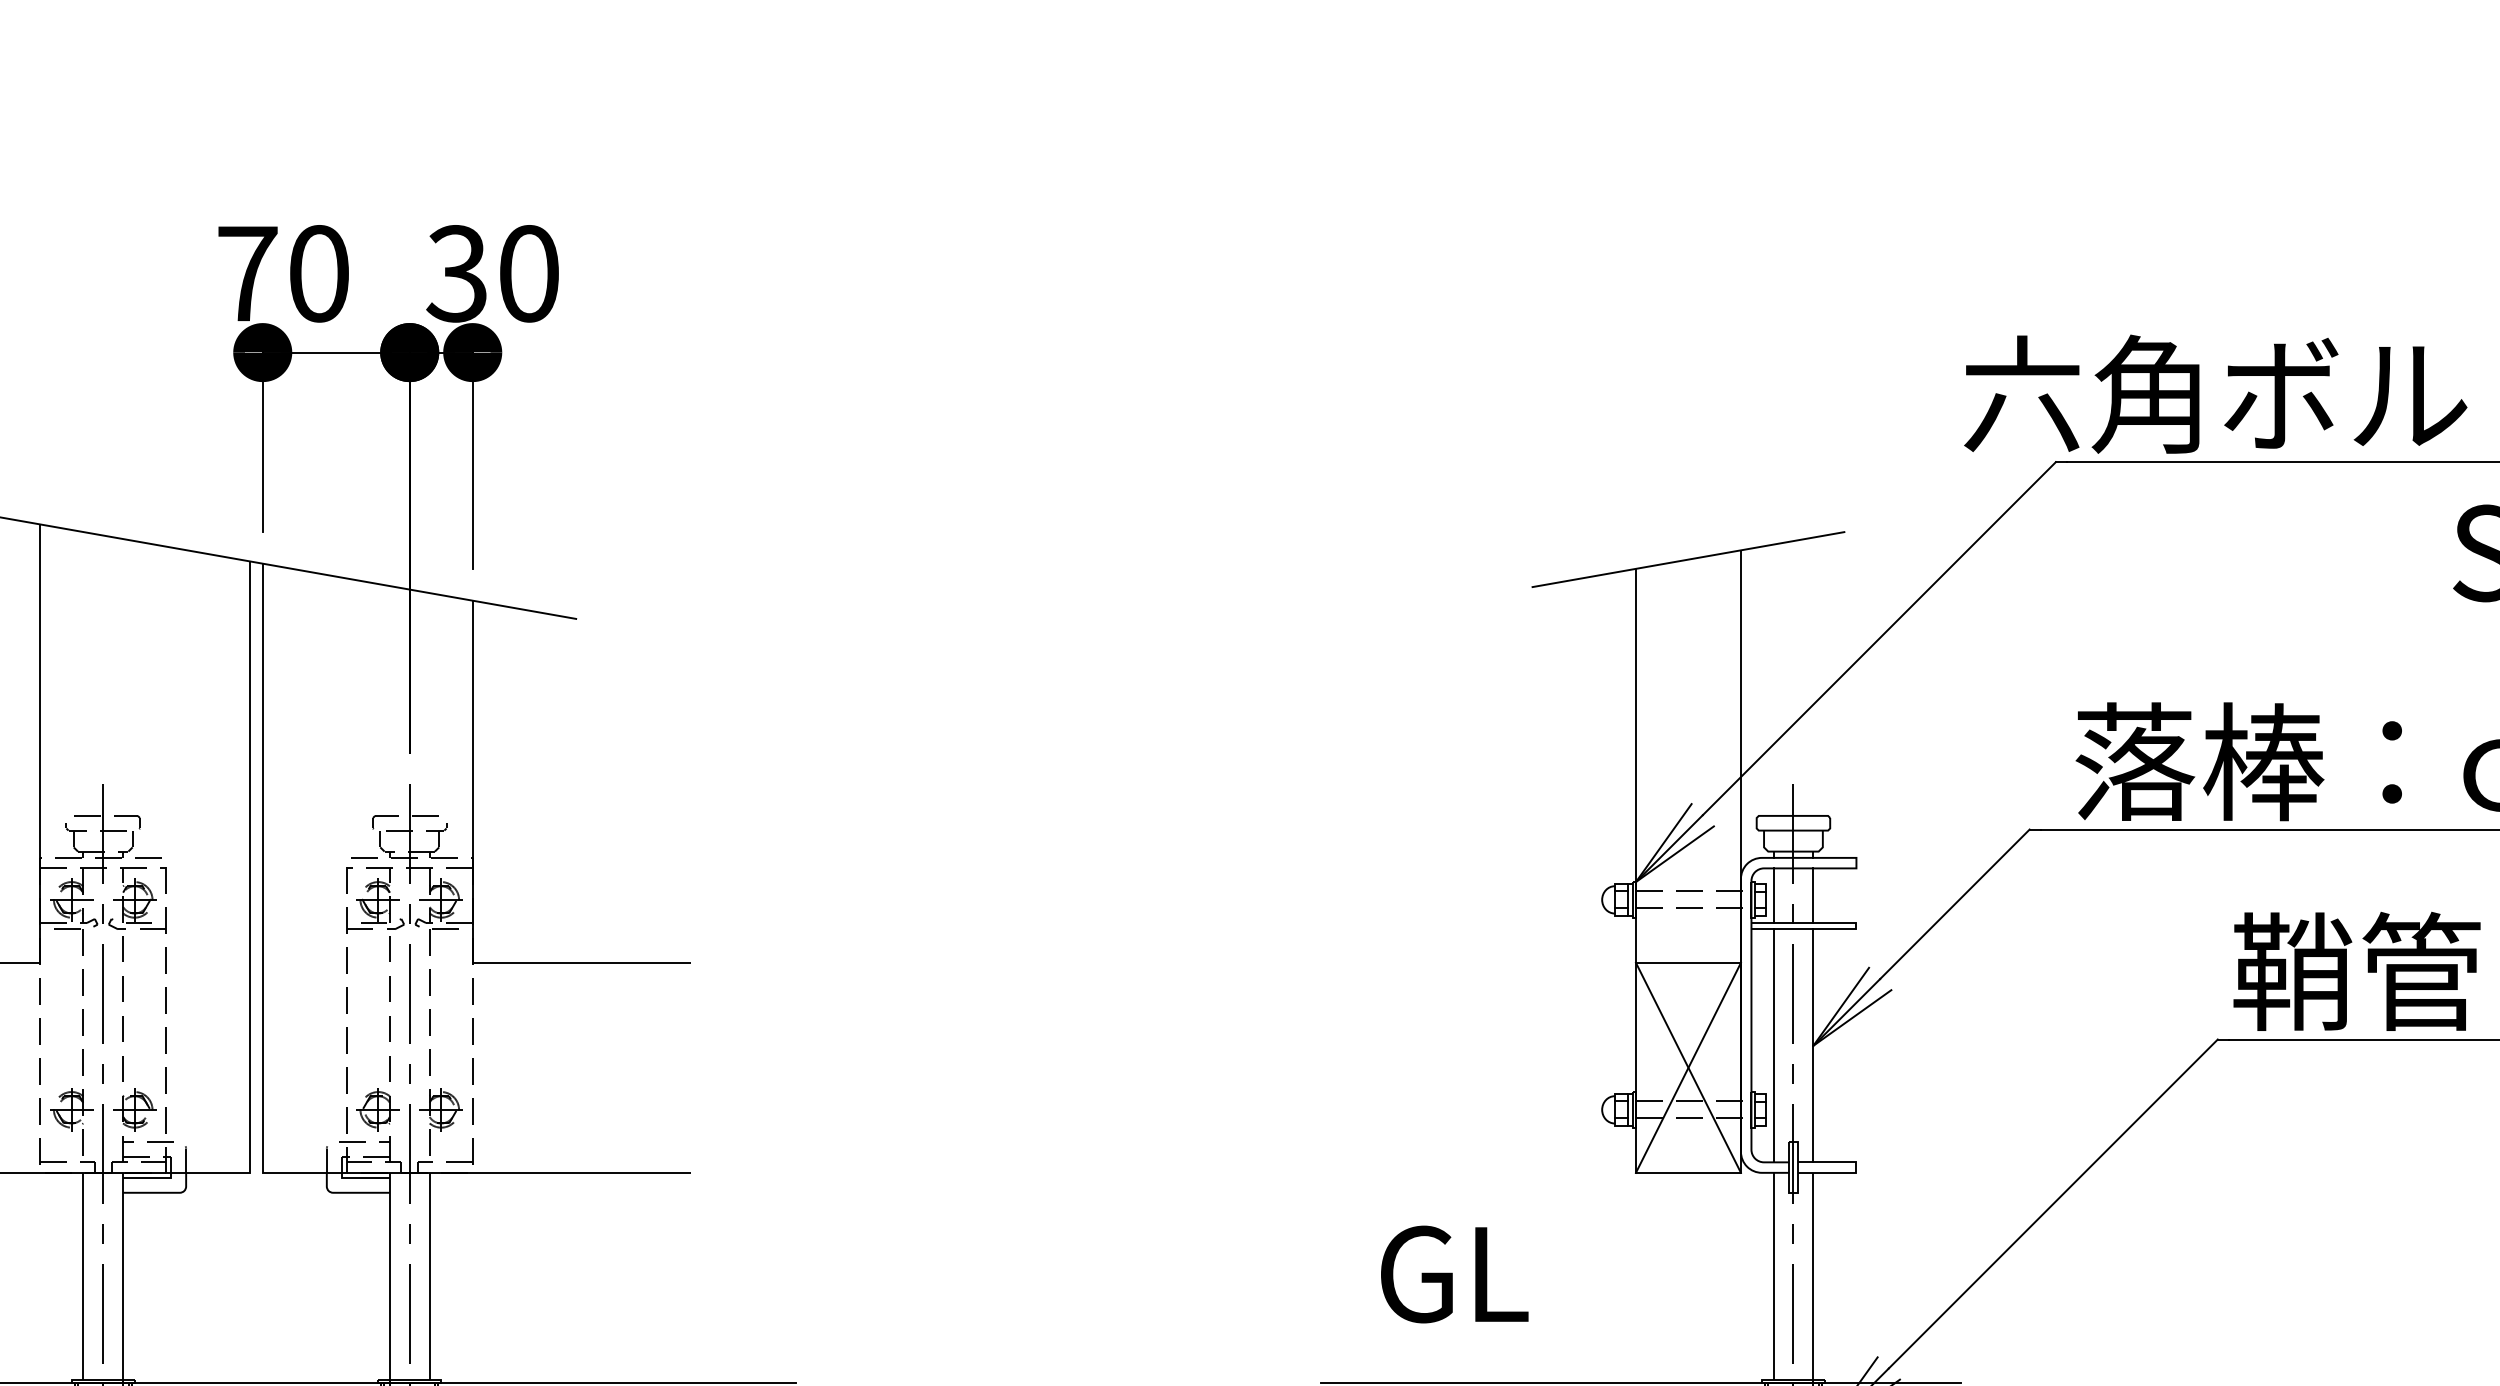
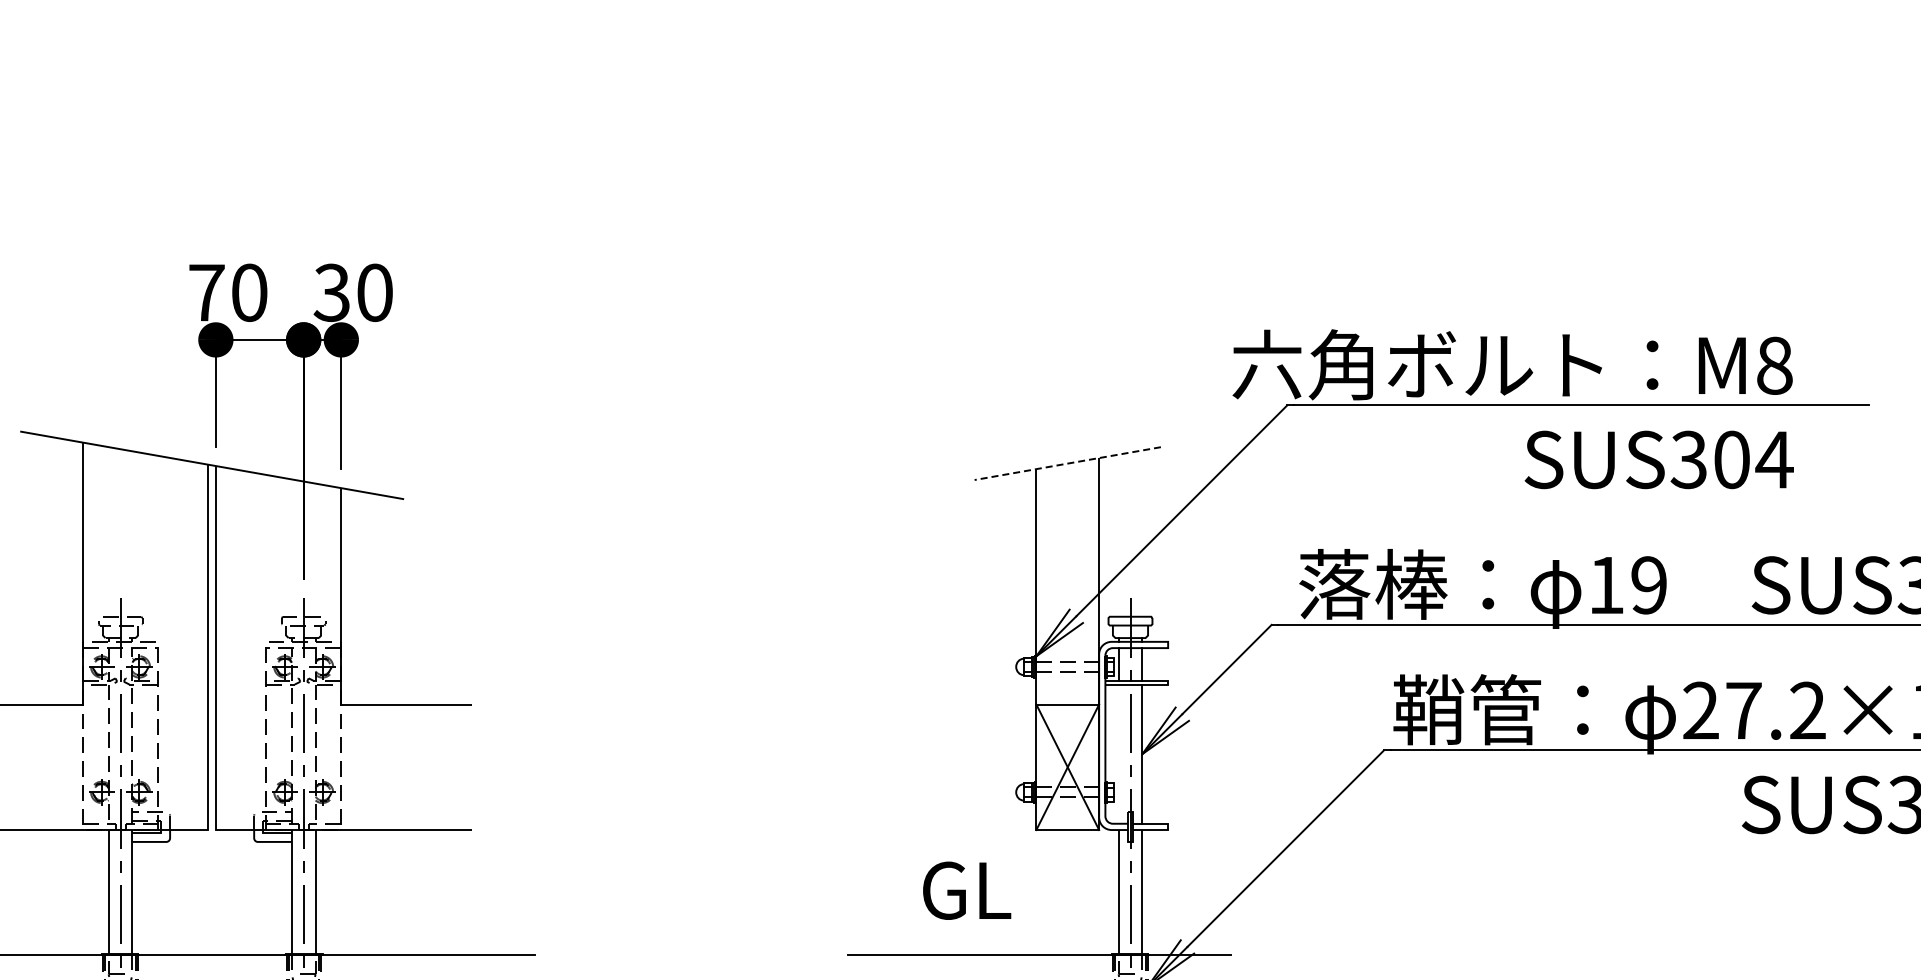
line: (1688, 559) -> (1067, 463), solid -> dashed
line: (1773, 1044) -> (1118, 753), removed
text: (1455, 1274) -> (967, 890), moved

